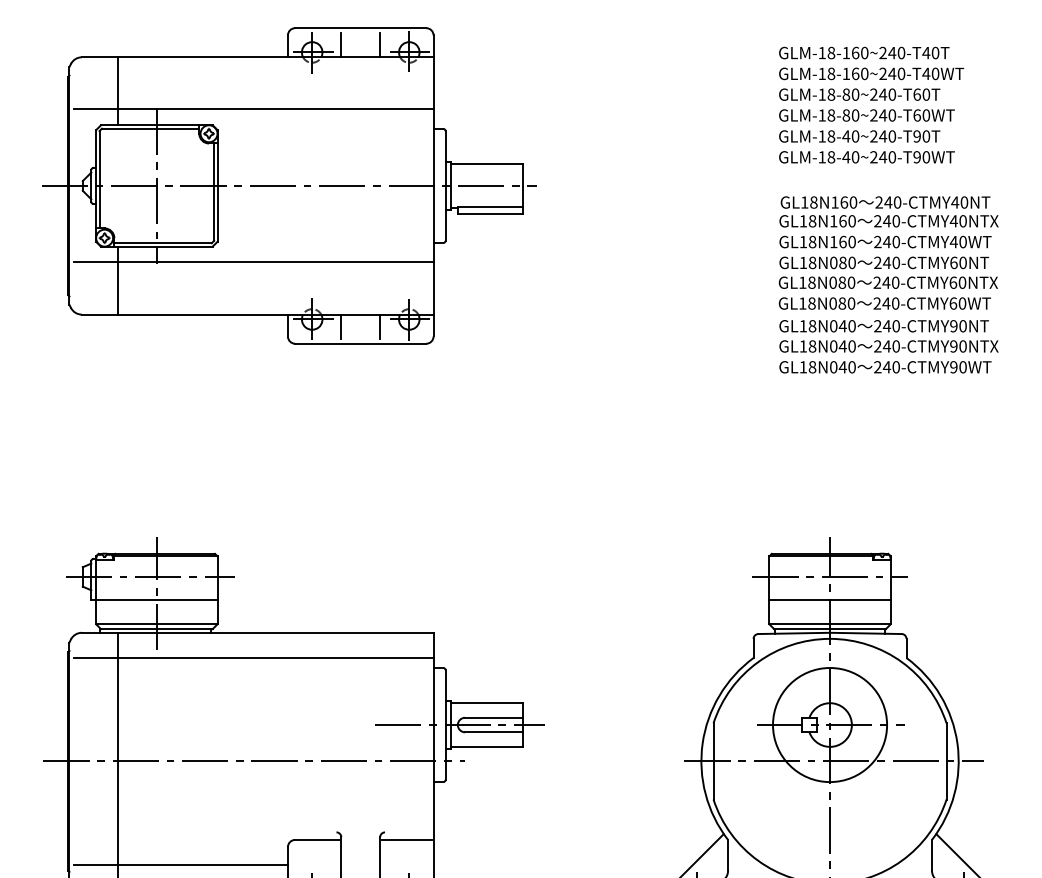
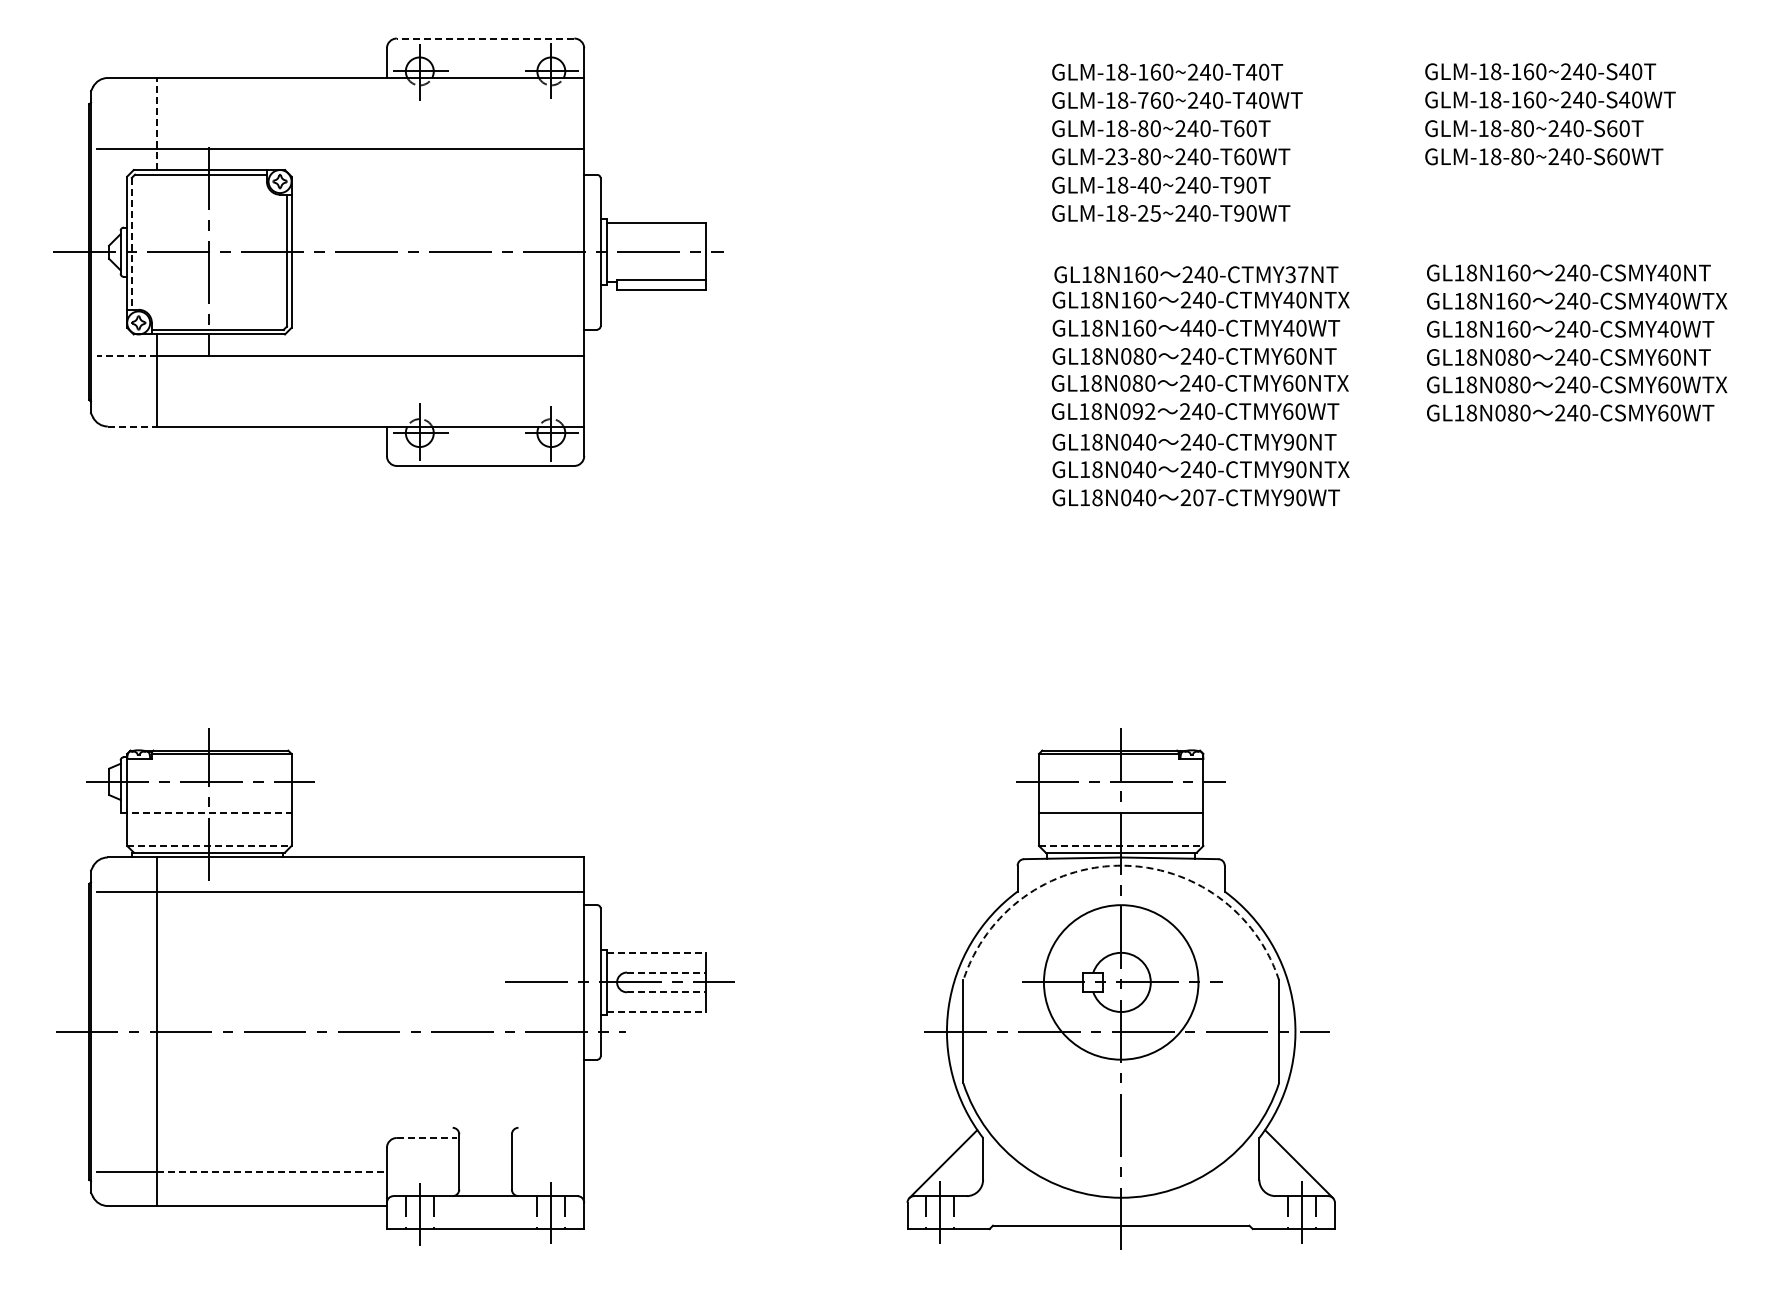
line: (360, 28) -> (485, 38), solid -> dashed
line: (341, 45) -> (459, 61), removed
line: (379, 45) -> (511, 61), removed
text: (846, 73) -> (1143, 100), GLM-18-160~240-T40WT -> GLM-18-760~240-T40WT
line: (117, 90) -> (156, 123), solid -> dashed
text: (826, 115) -> (1116, 156), GLM-18-80~240-T60WT -> GLM-23-80~240-T60WT
text: (850, 157) -> (1148, 213), GLM-18-40~240-T90WT -> GLM-18-25~240-T90WT
line: (99, 179) -> (131, 243), solid -> dashed
text: (959, 202) -> (1296, 274), 240-CTMY40NT -> 240-CTMY37NT
text: (877, 241) -> (1185, 327), 240-CTMY40WT -> 440-CTMY40WT
line: (96, 262) -> (127, 355), solid -> dashed
text: (846, 303) -> (1143, 411), GL18N080 -> GL18N092
line: (100, 314) -> (132, 426), solid -> dashed
line: (341, 326) -> (459, 442), removed
line: (379, 326) -> (511, 442), removed
text: (890, 367) -> (1203, 497), 240-CTMY90WT -> 207-CTMY90WT
line: (154, 600) -> (206, 813), solid -> dashed
line: (156, 623) -> (209, 845), solid -> dashed
line: (830, 623) -> (1121, 845), solid -> dashed
arc: (830, 638) -> (1121, 865), solid -> dashed
line: (487, 702) -> (657, 952), solid -> dashed
line: (494, 717) -> (666, 972), solid -> dashed
line: (494, 732) -> (666, 992), solid -> dashed
line: (487, 747) -> (657, 1012), solid -> dashed
line: (317, 840) -> (427, 1138), solid -> dashed
line: (406, 840) -> (547, 1138), removed
line: (203, 864) -> (272, 1171), solid -> dashed

